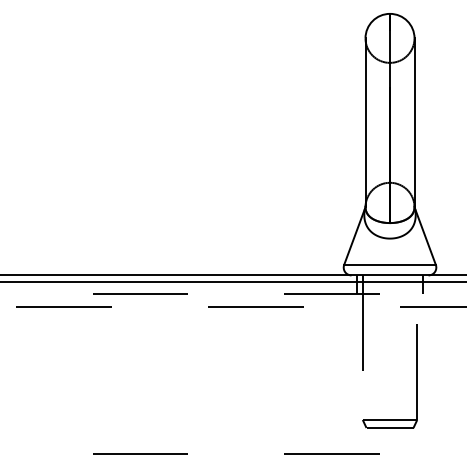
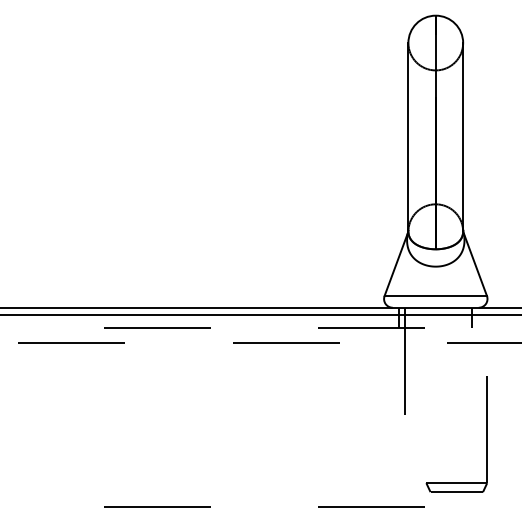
part: (416, 376) -> (486, 434), moved

